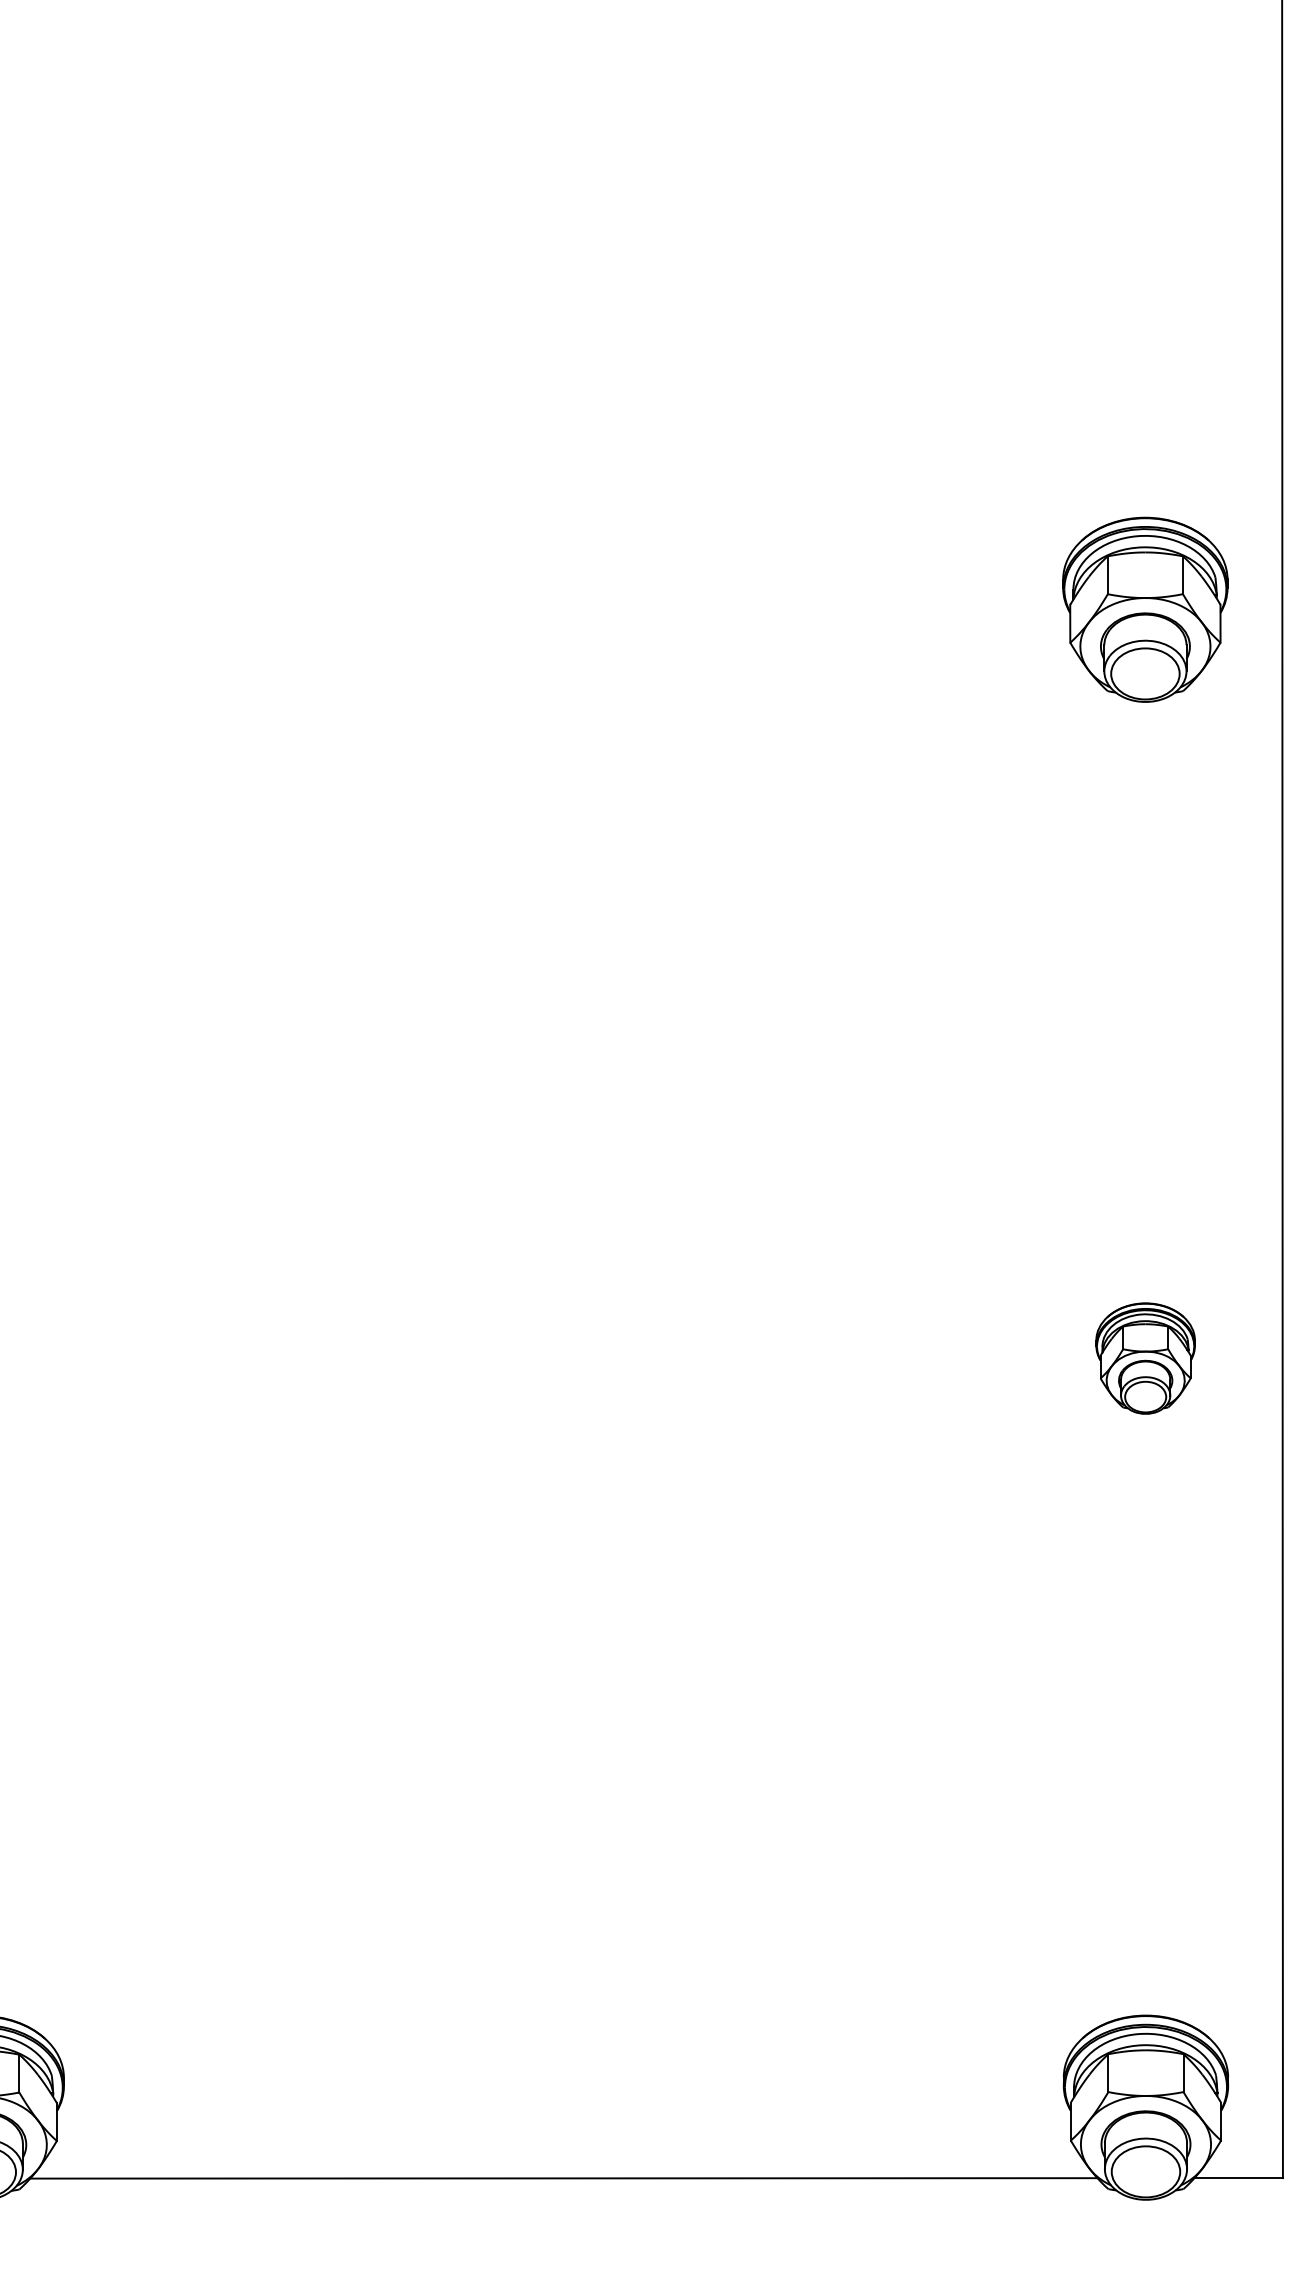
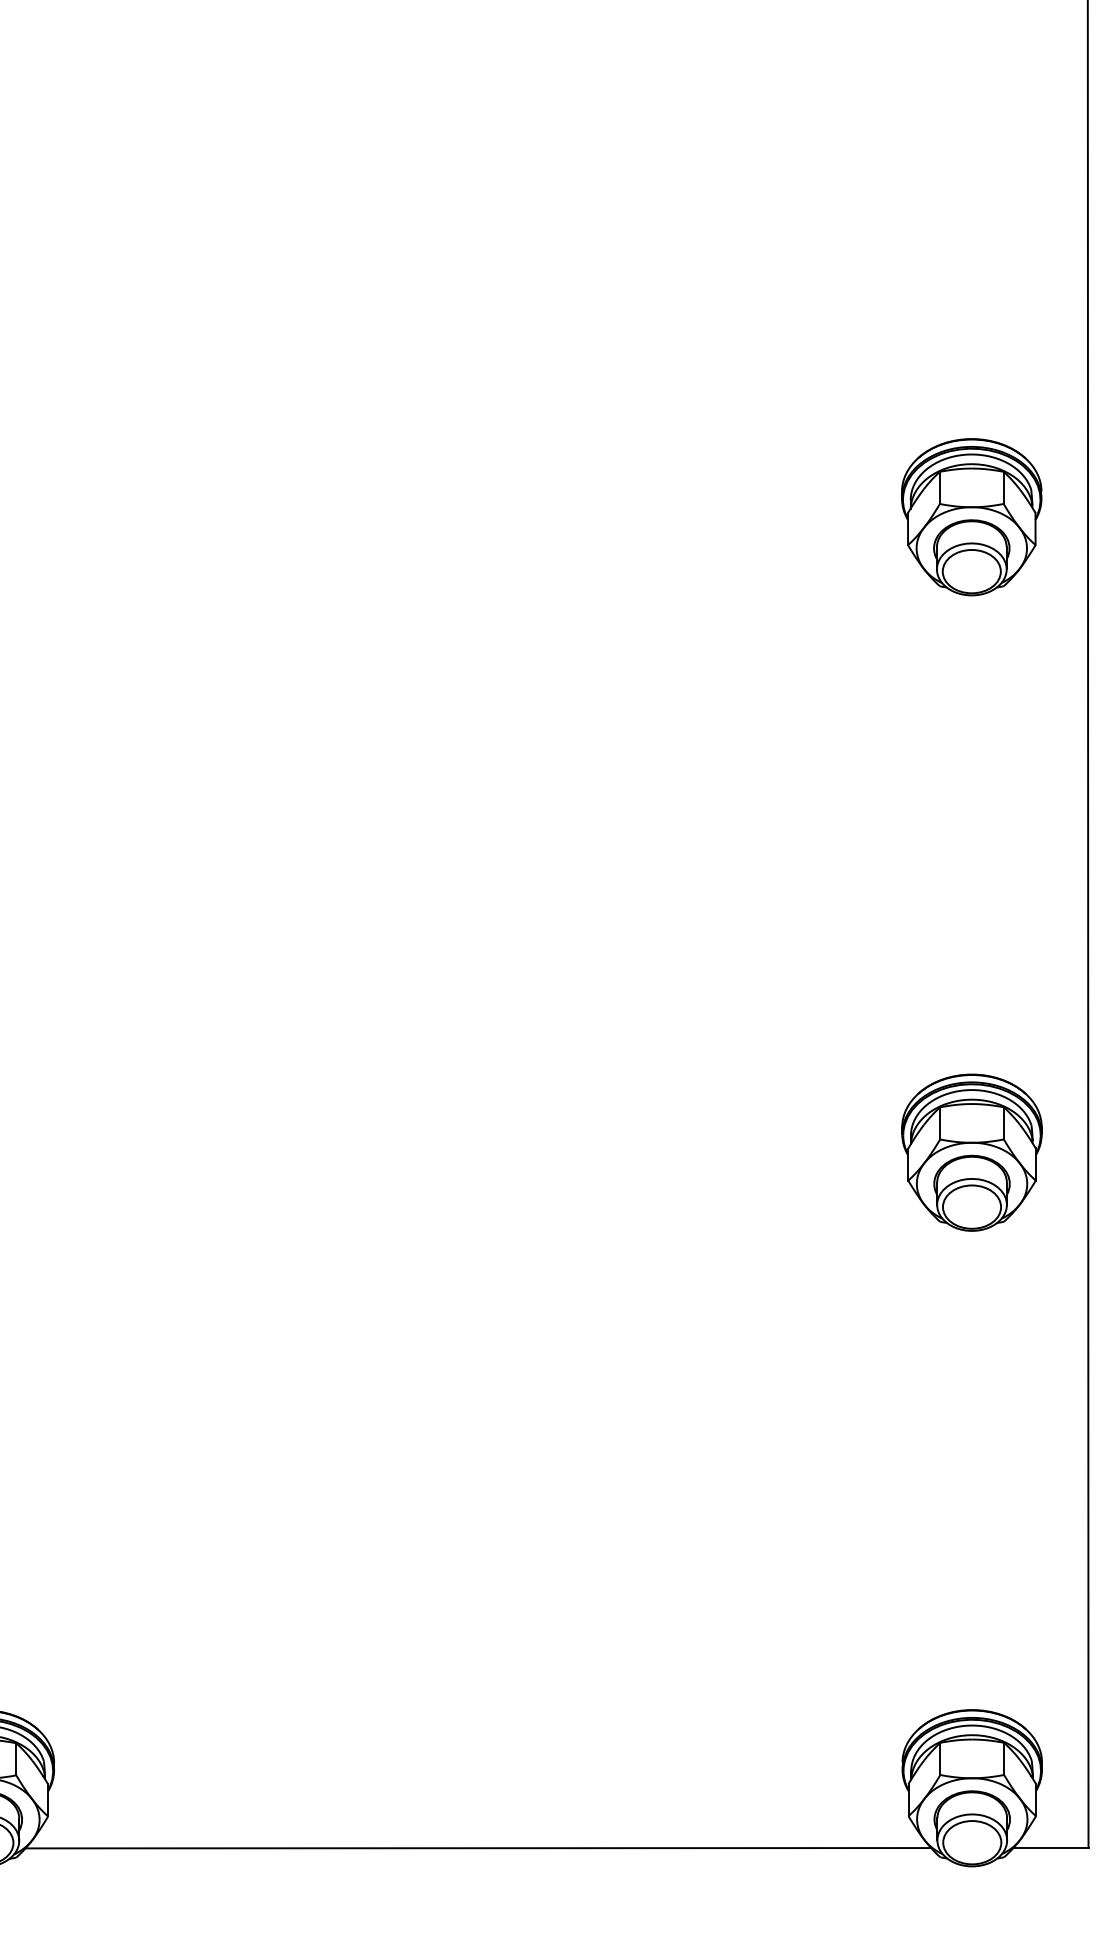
part: (1145, 1358) -> (971, 1152), size x1.67

